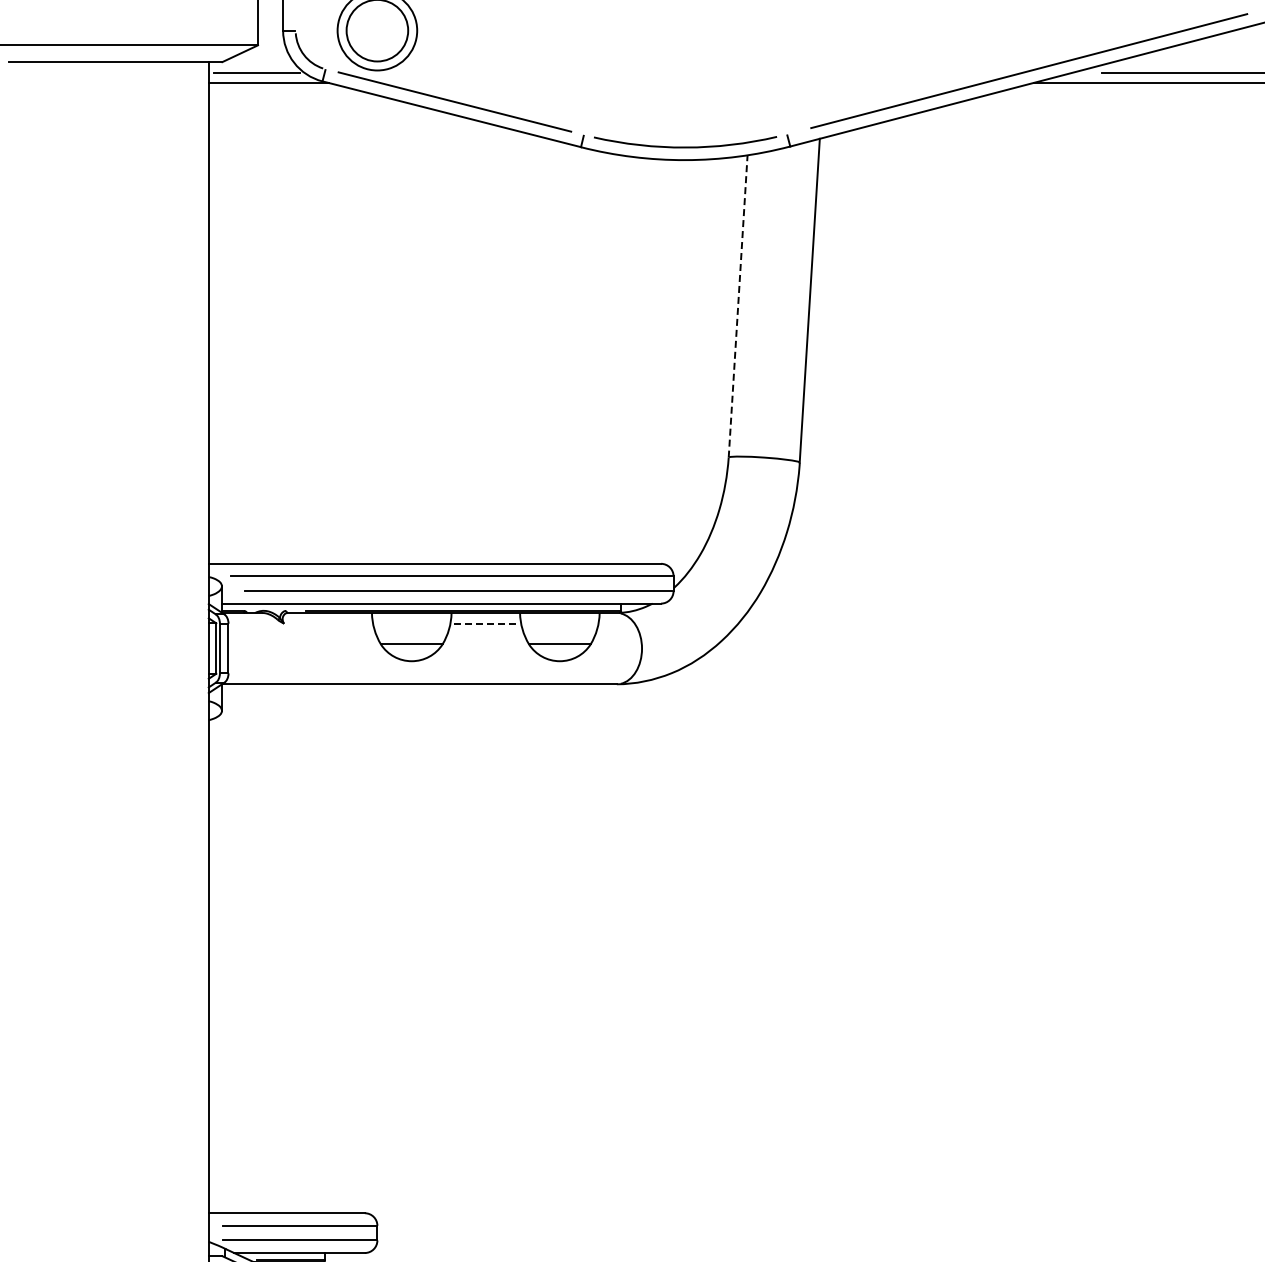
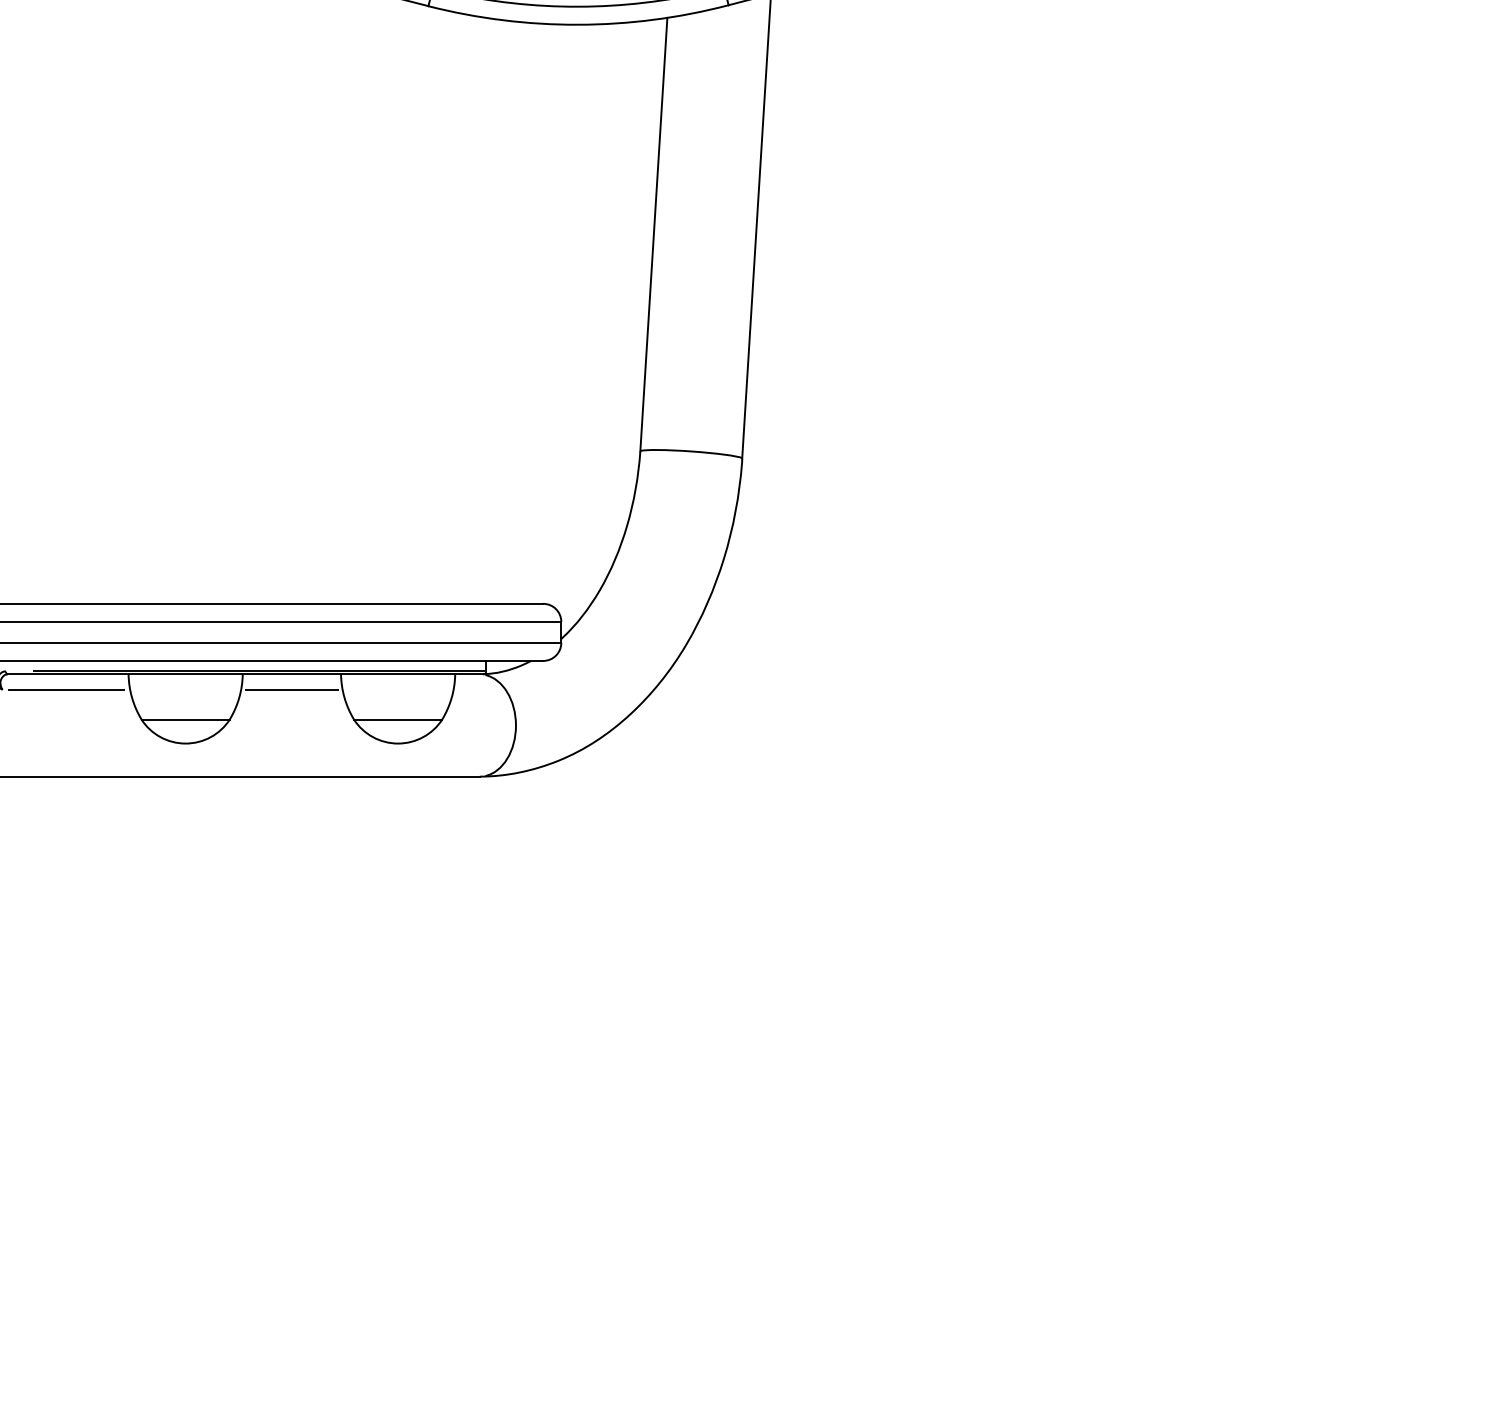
line: (738, 305) -> (654, 233), dashed -> solid
line: (328, 623) -> (66, 689), added
line: (485, 623) -> (291, 689), dashed -> solid

